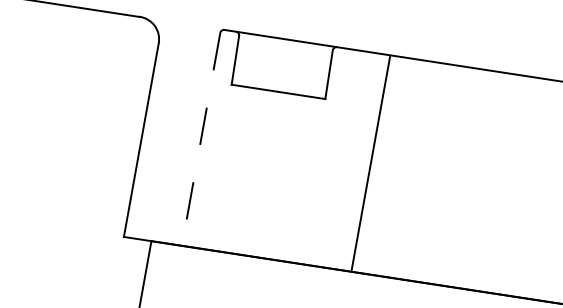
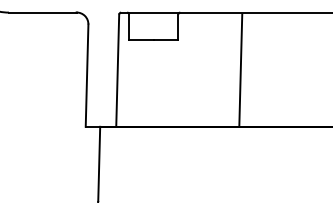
line: (200, 140) -> (117, 71), dashed -> solid
line: (370, 163) -> (240, 70), moved

